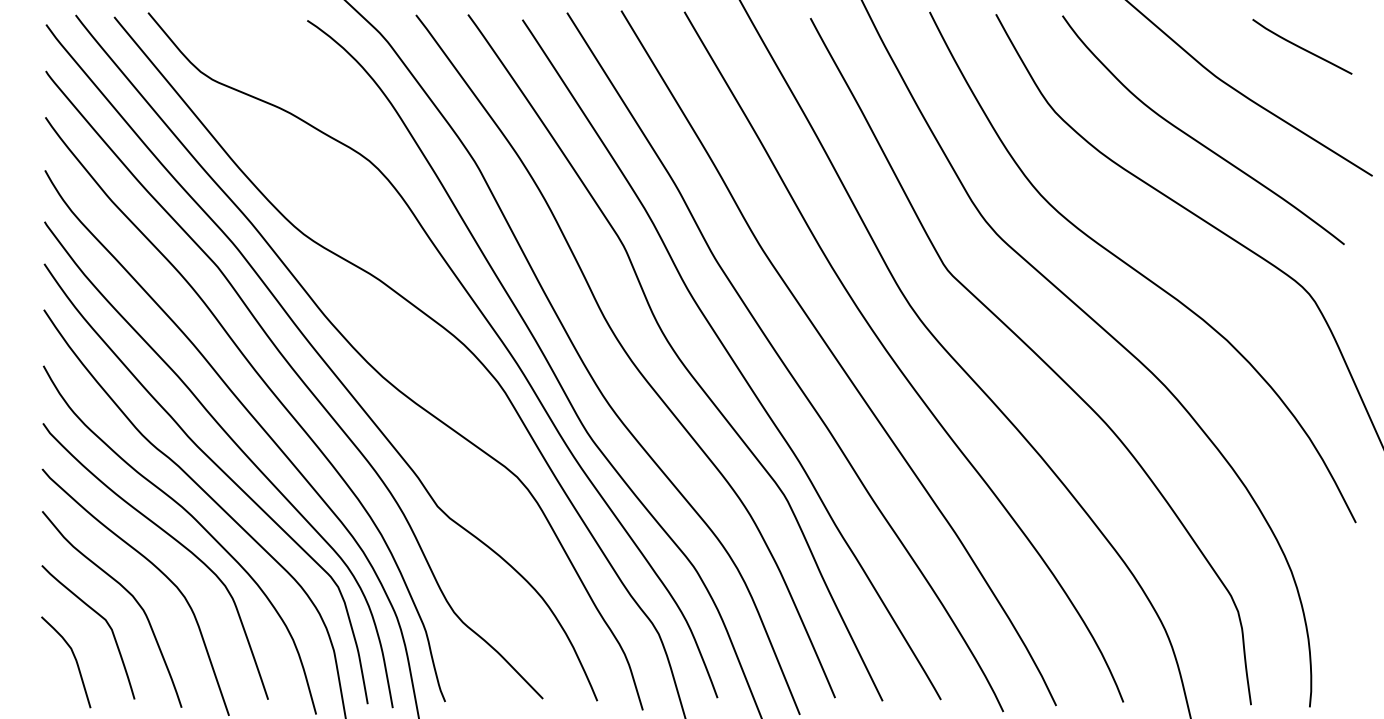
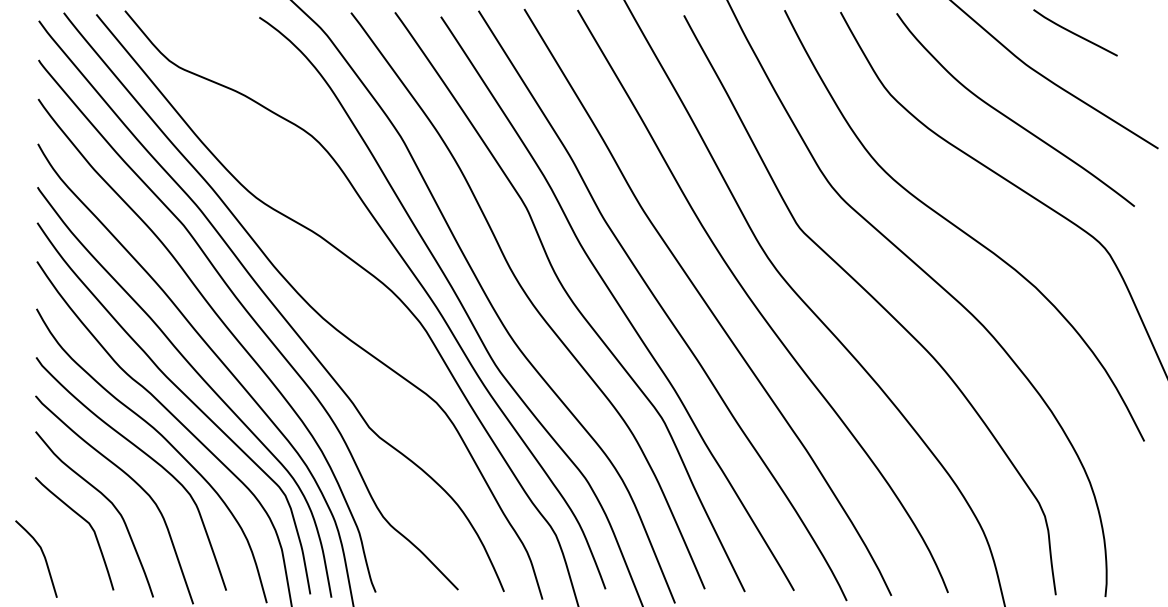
curve: (1302, 47) -> (1075, 33), moved
curve: (74, 659) -> (43, 556), moved

